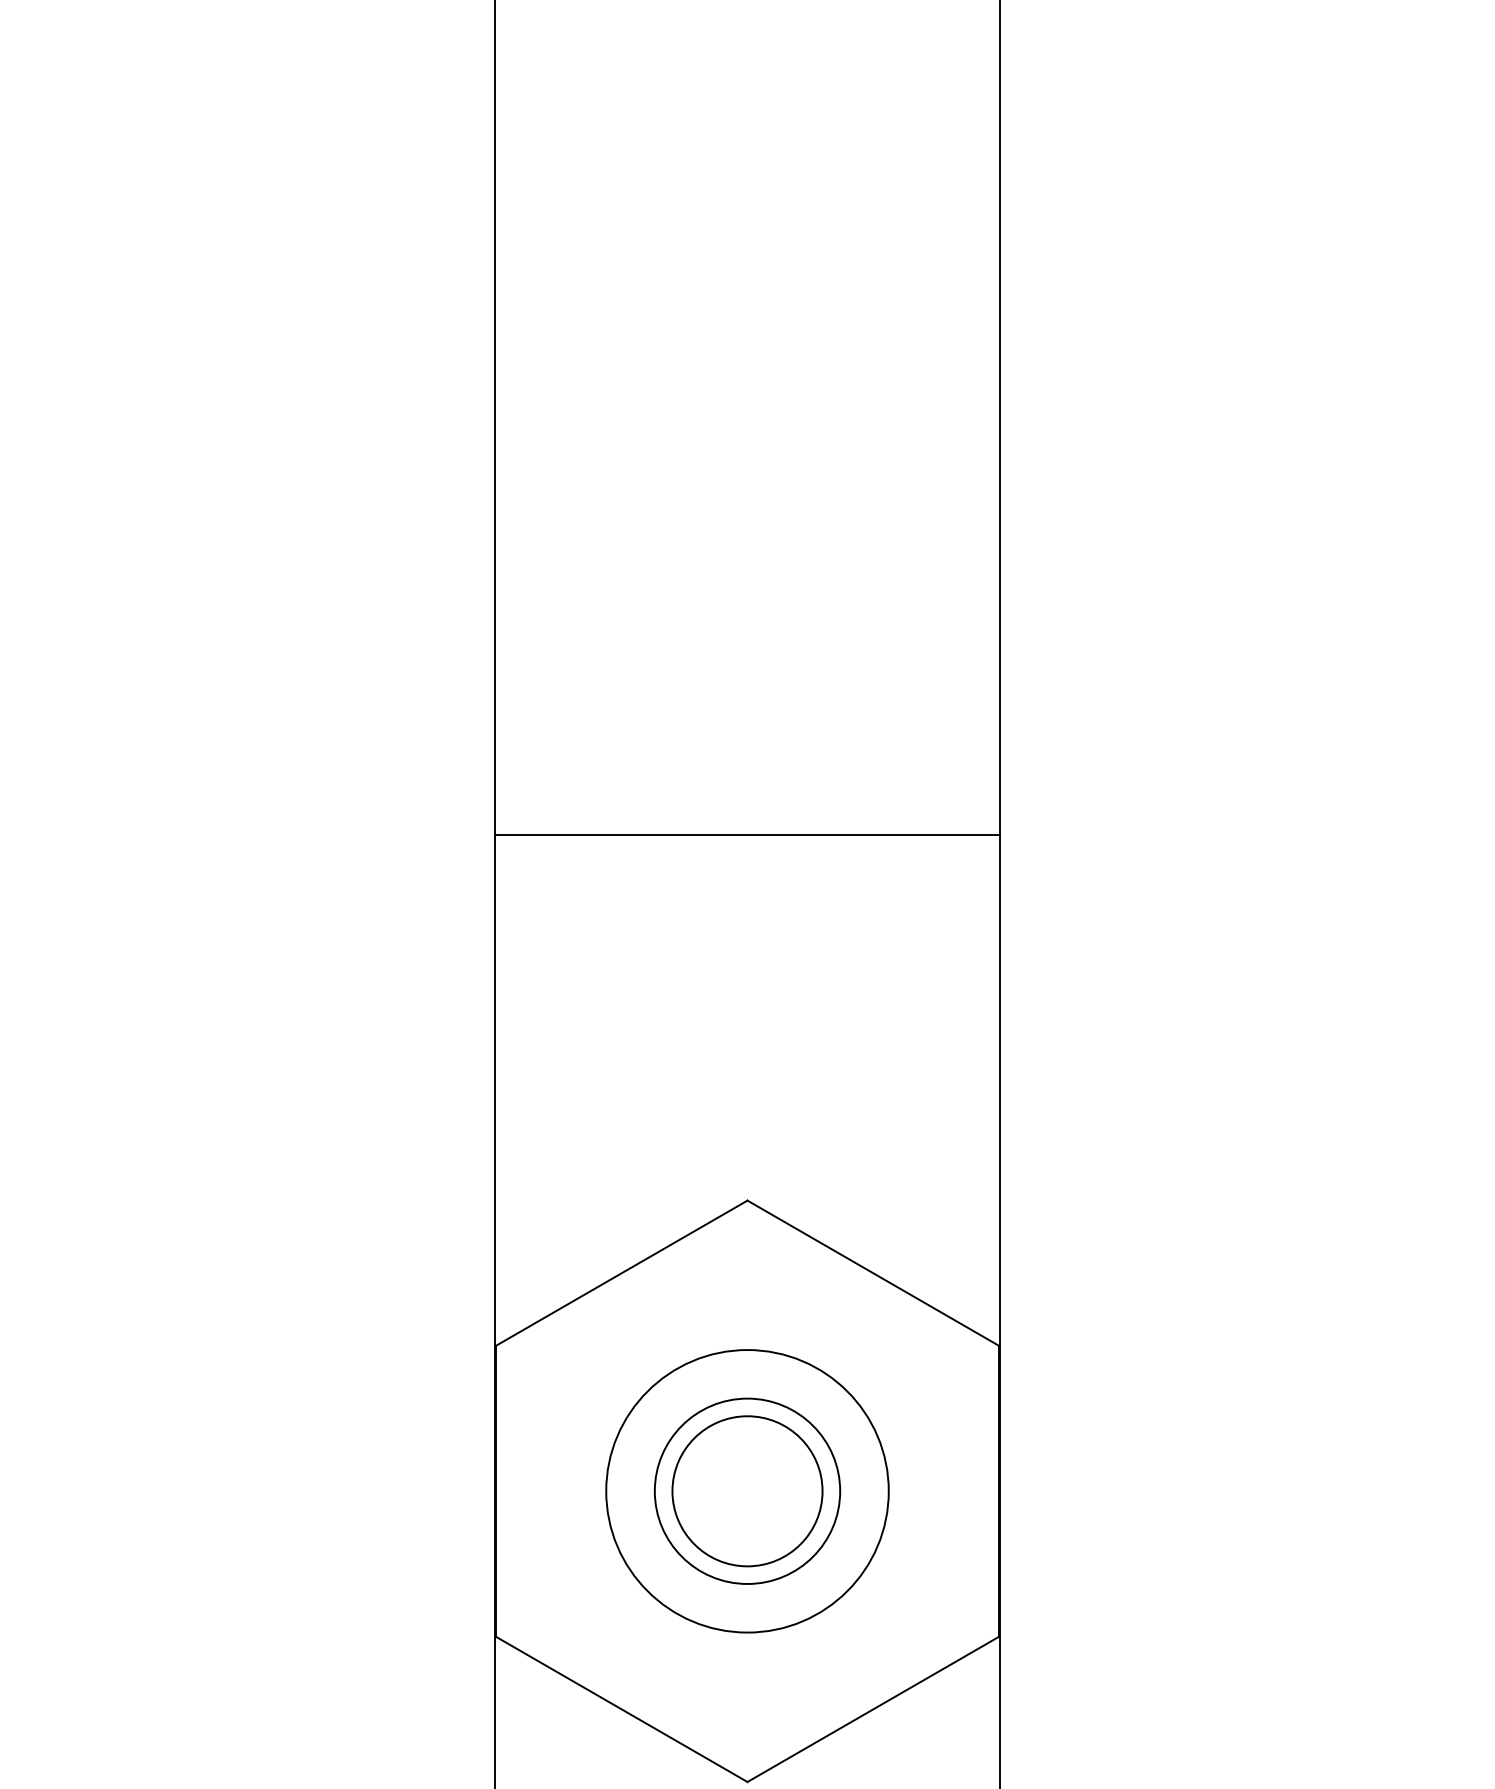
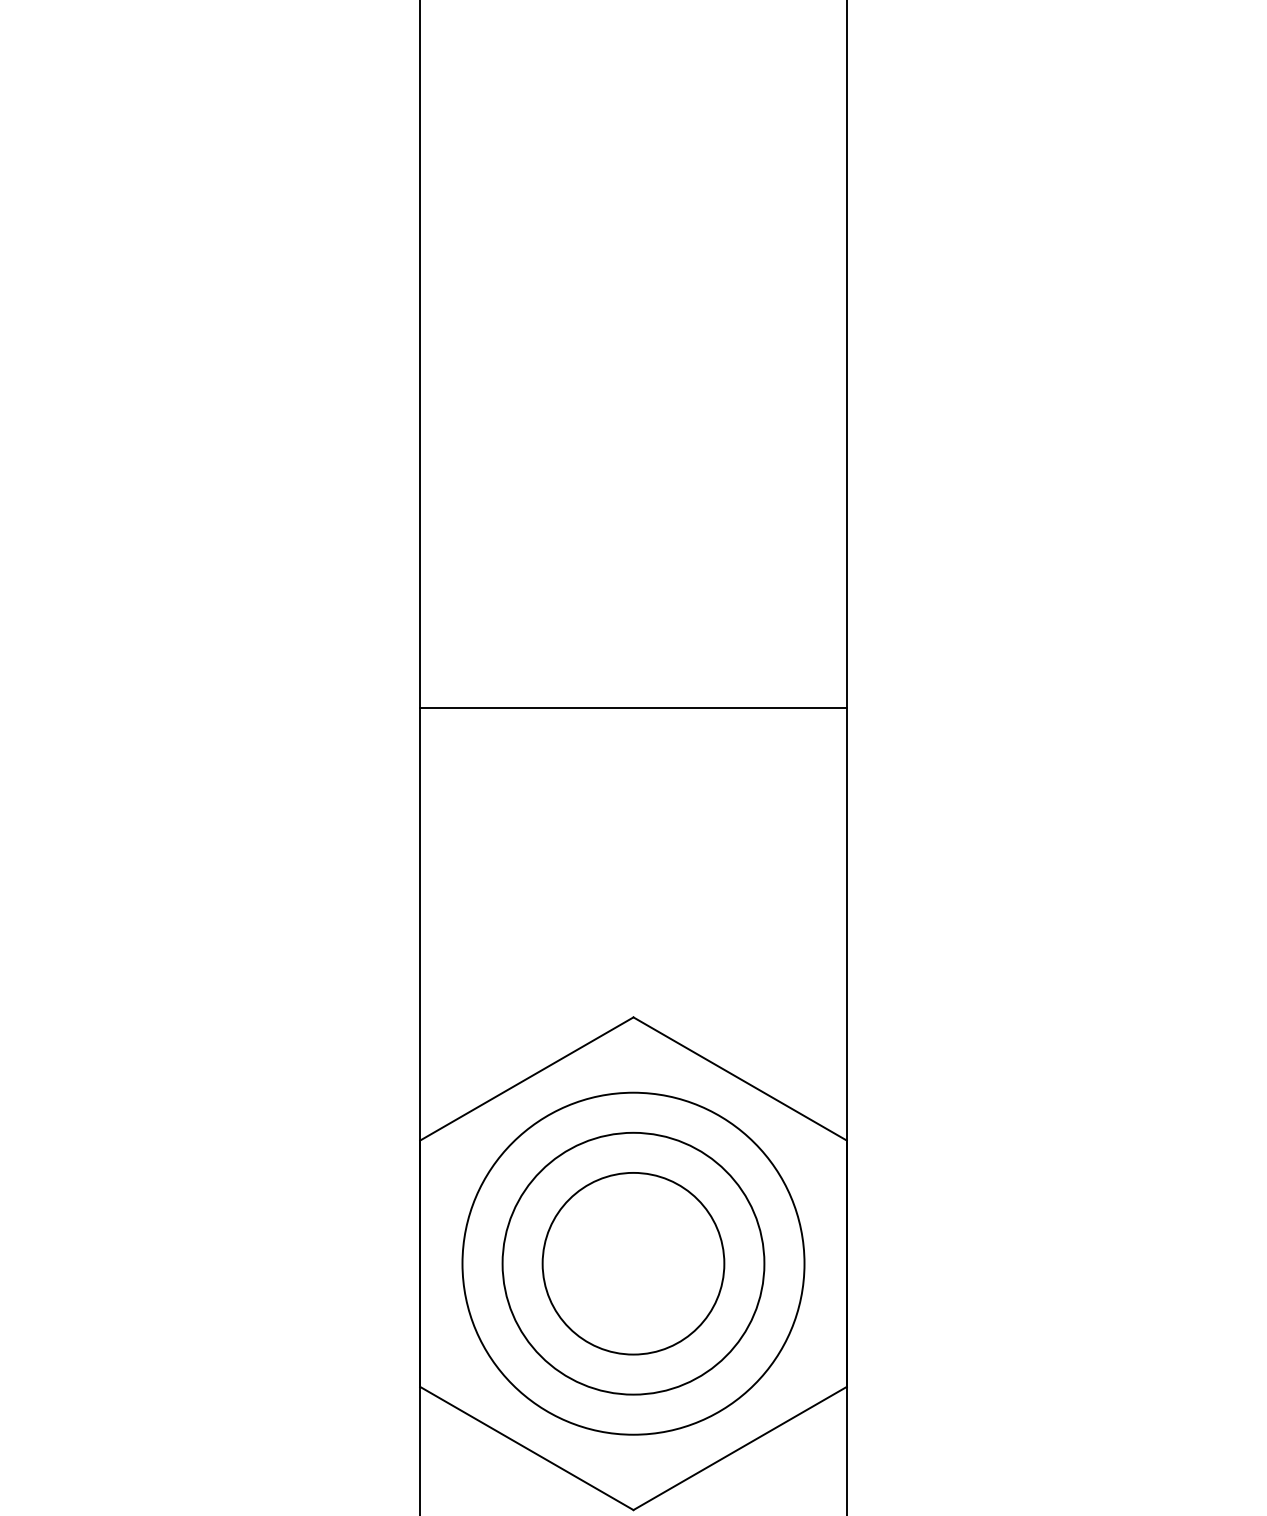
circle: (747, 1490) -> (633, 1263), size x1.67
circle: (747, 1491) -> (633, 1263), size x1.43
circle: (747, 1491) -> (633, 1263), size x1.43

